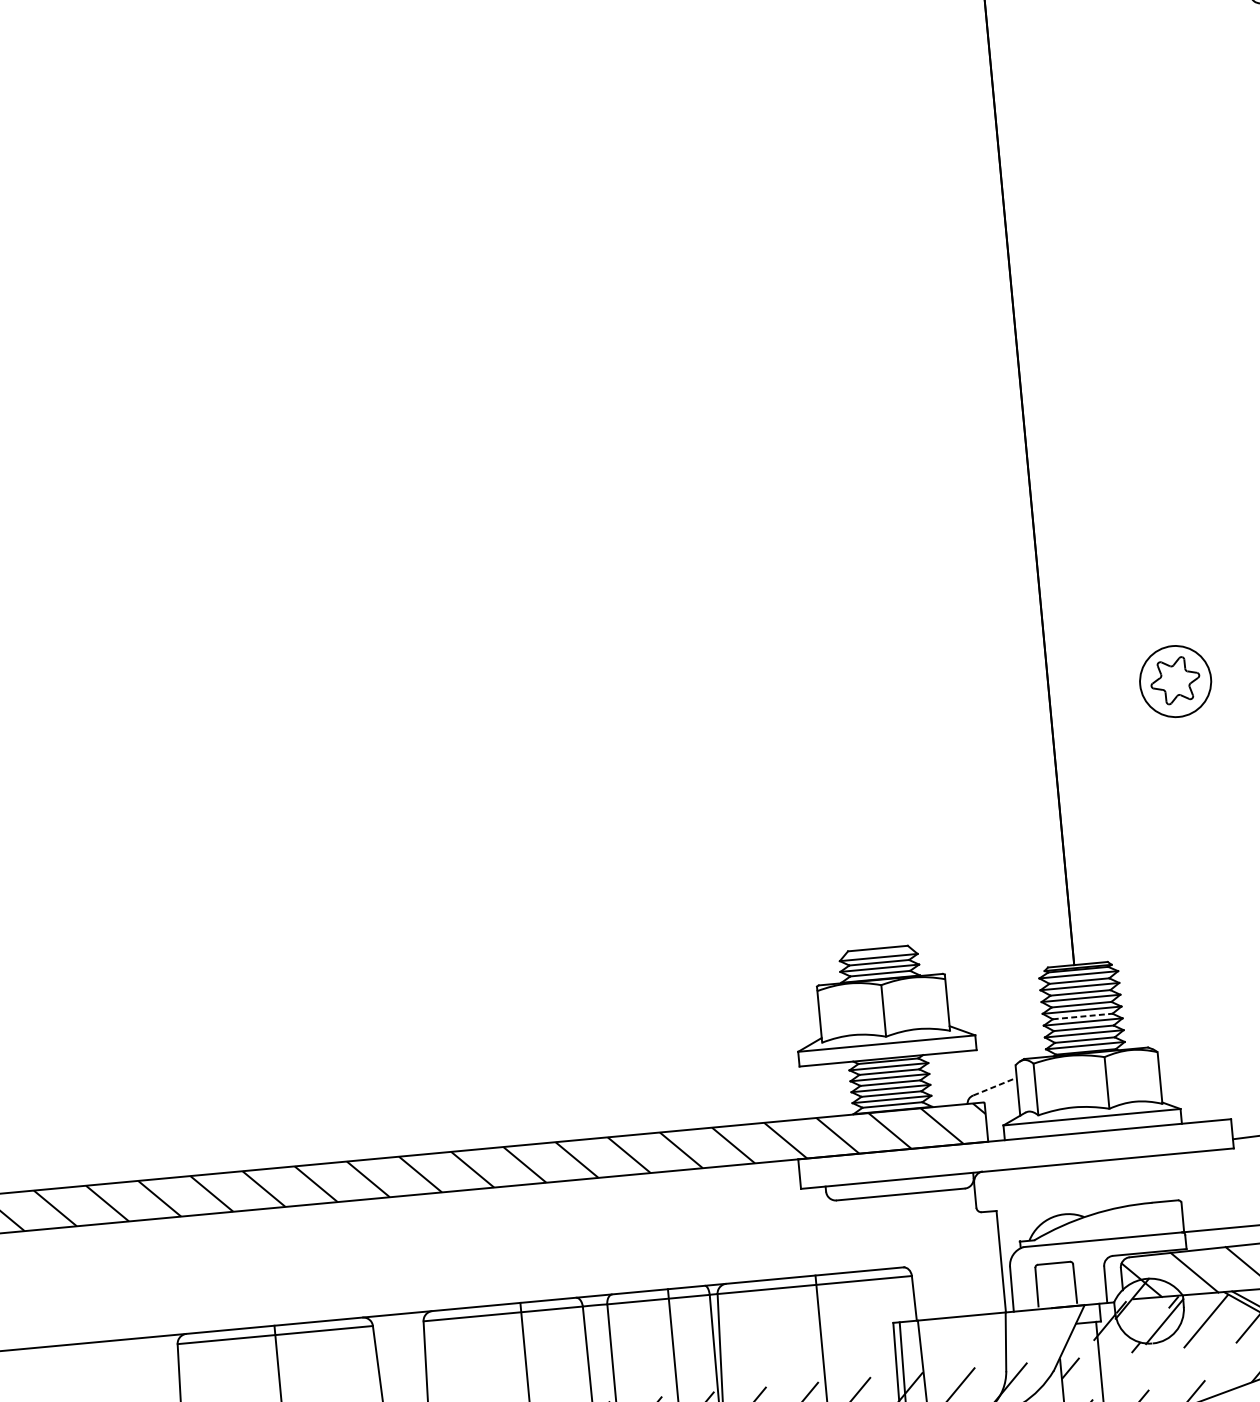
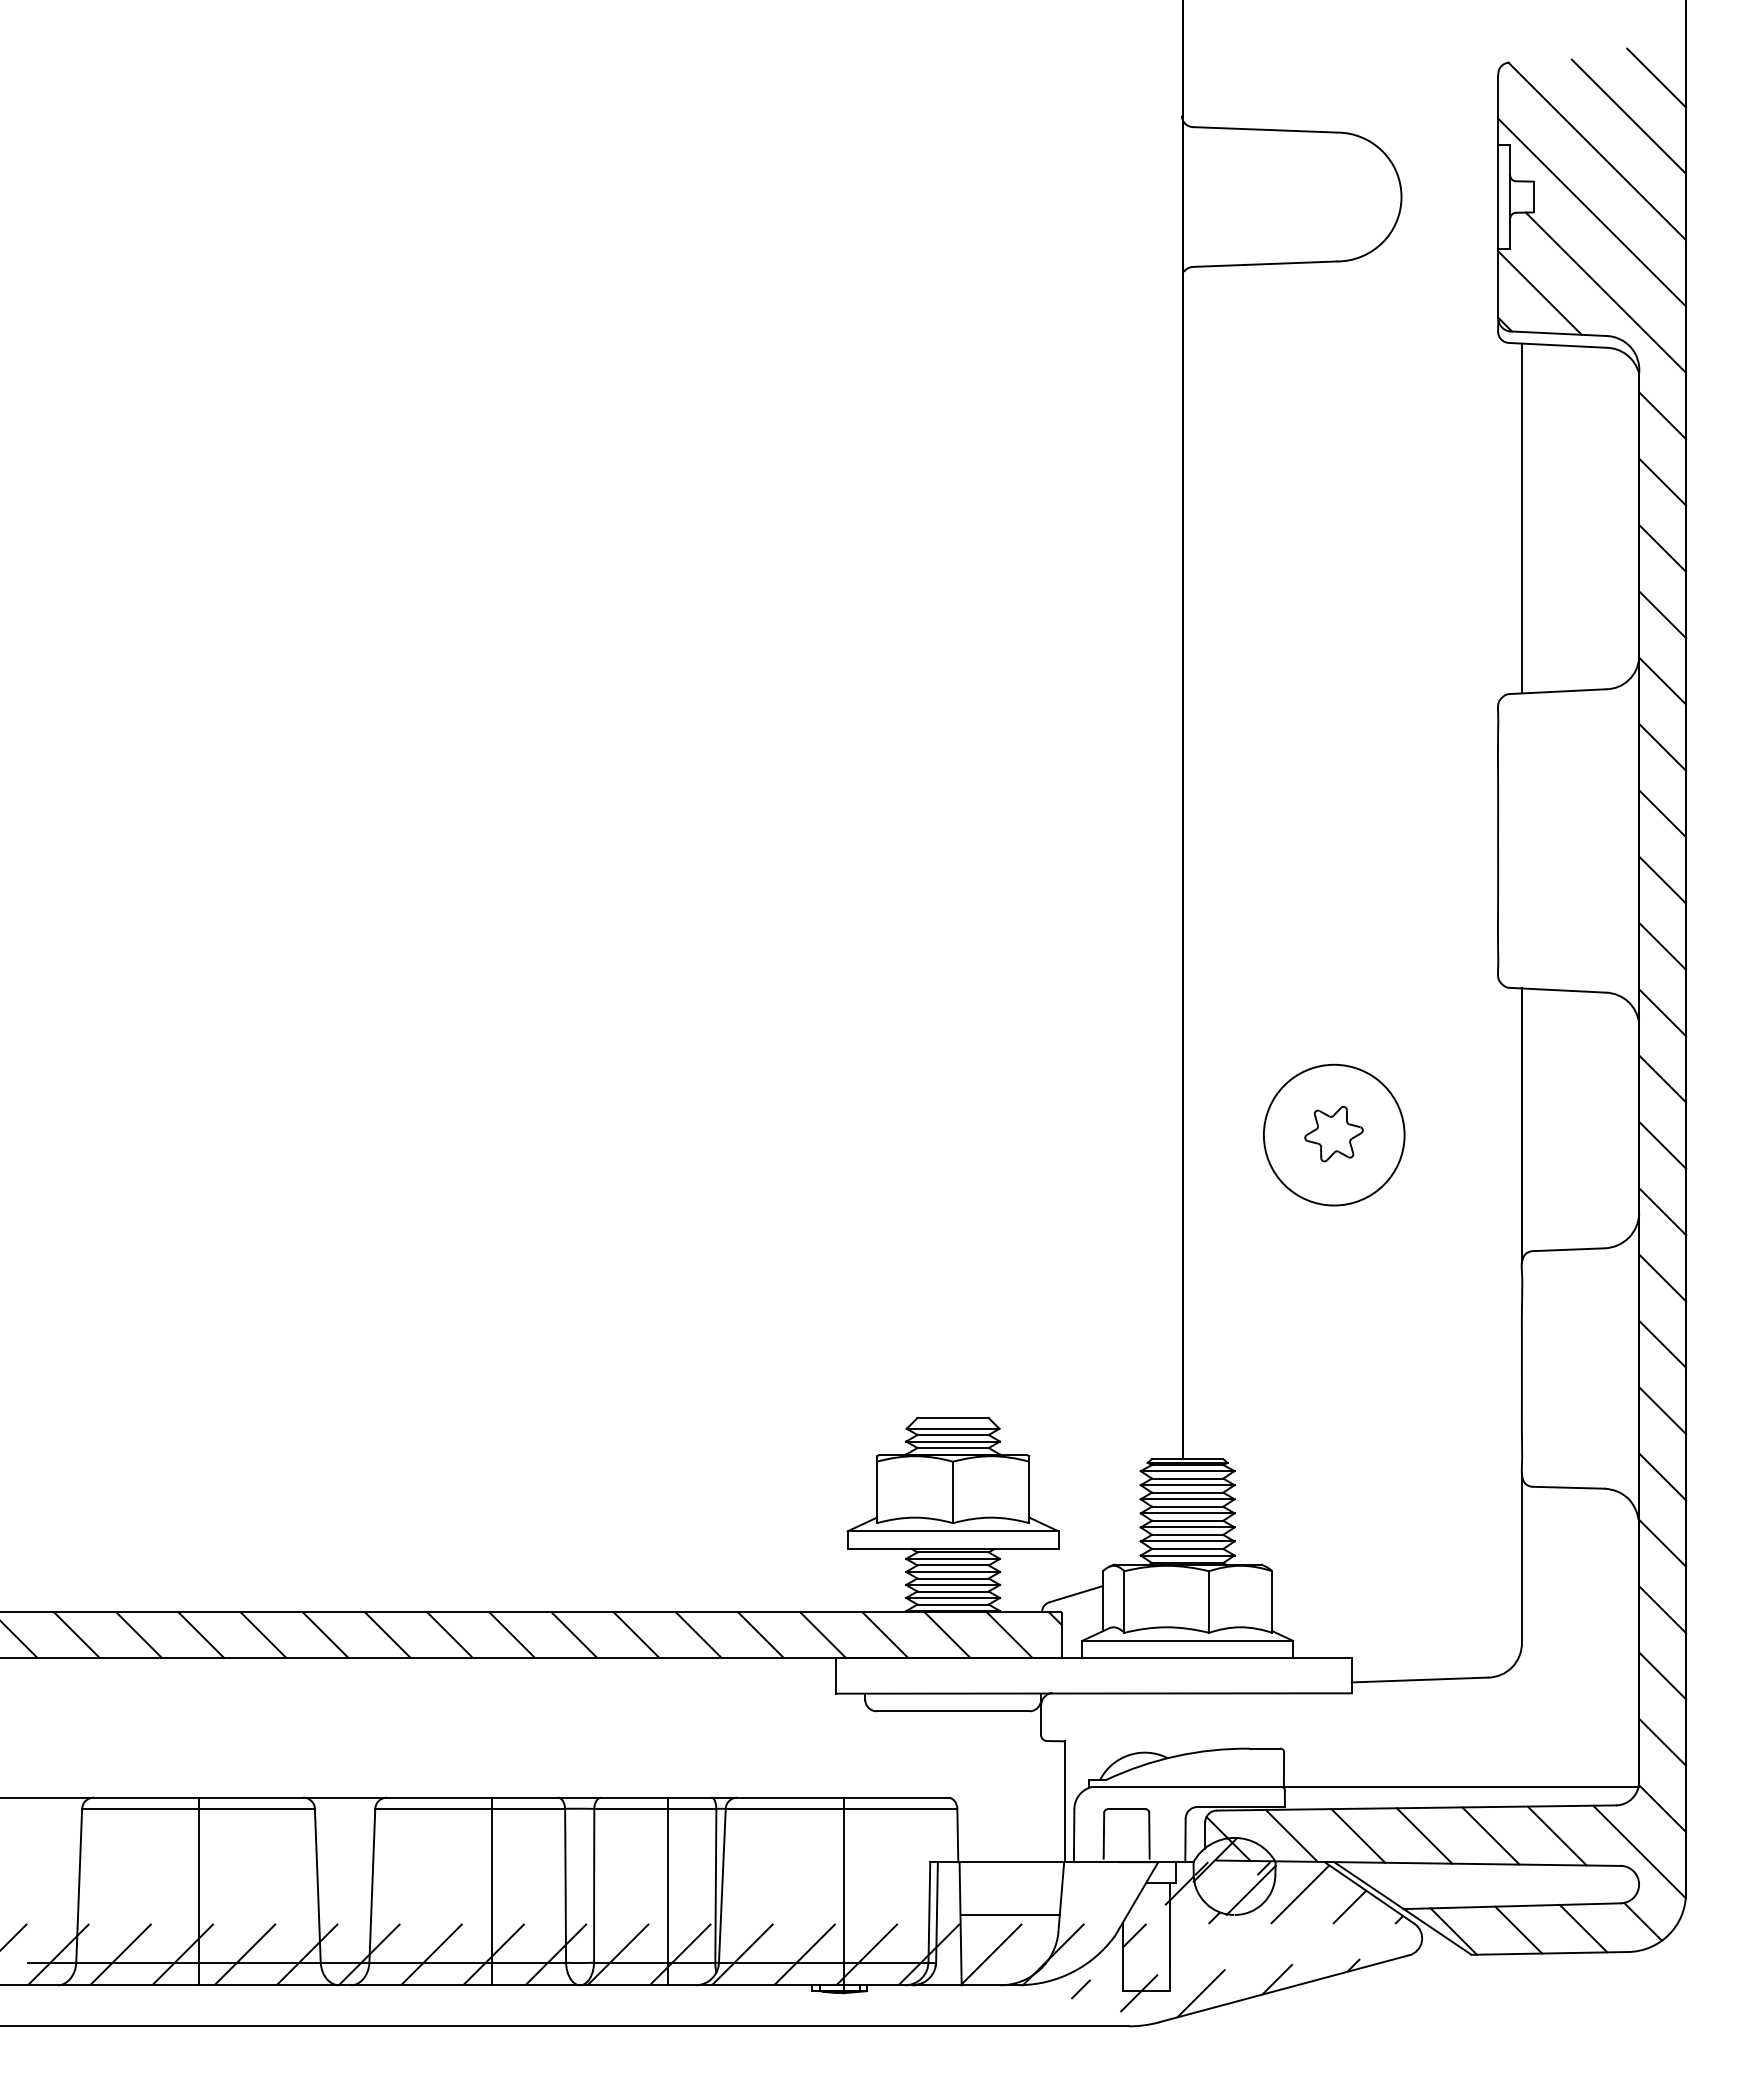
circle: (1174, 681) -> (1333, 1134), size x1.67
line: (1082, 1016) -> (1187, 1520), dashed -> solid
line: (995, 1086) -> (1076, 1594), dashed -> solid
line: (963, 1360) -> (1009, 1914), added

